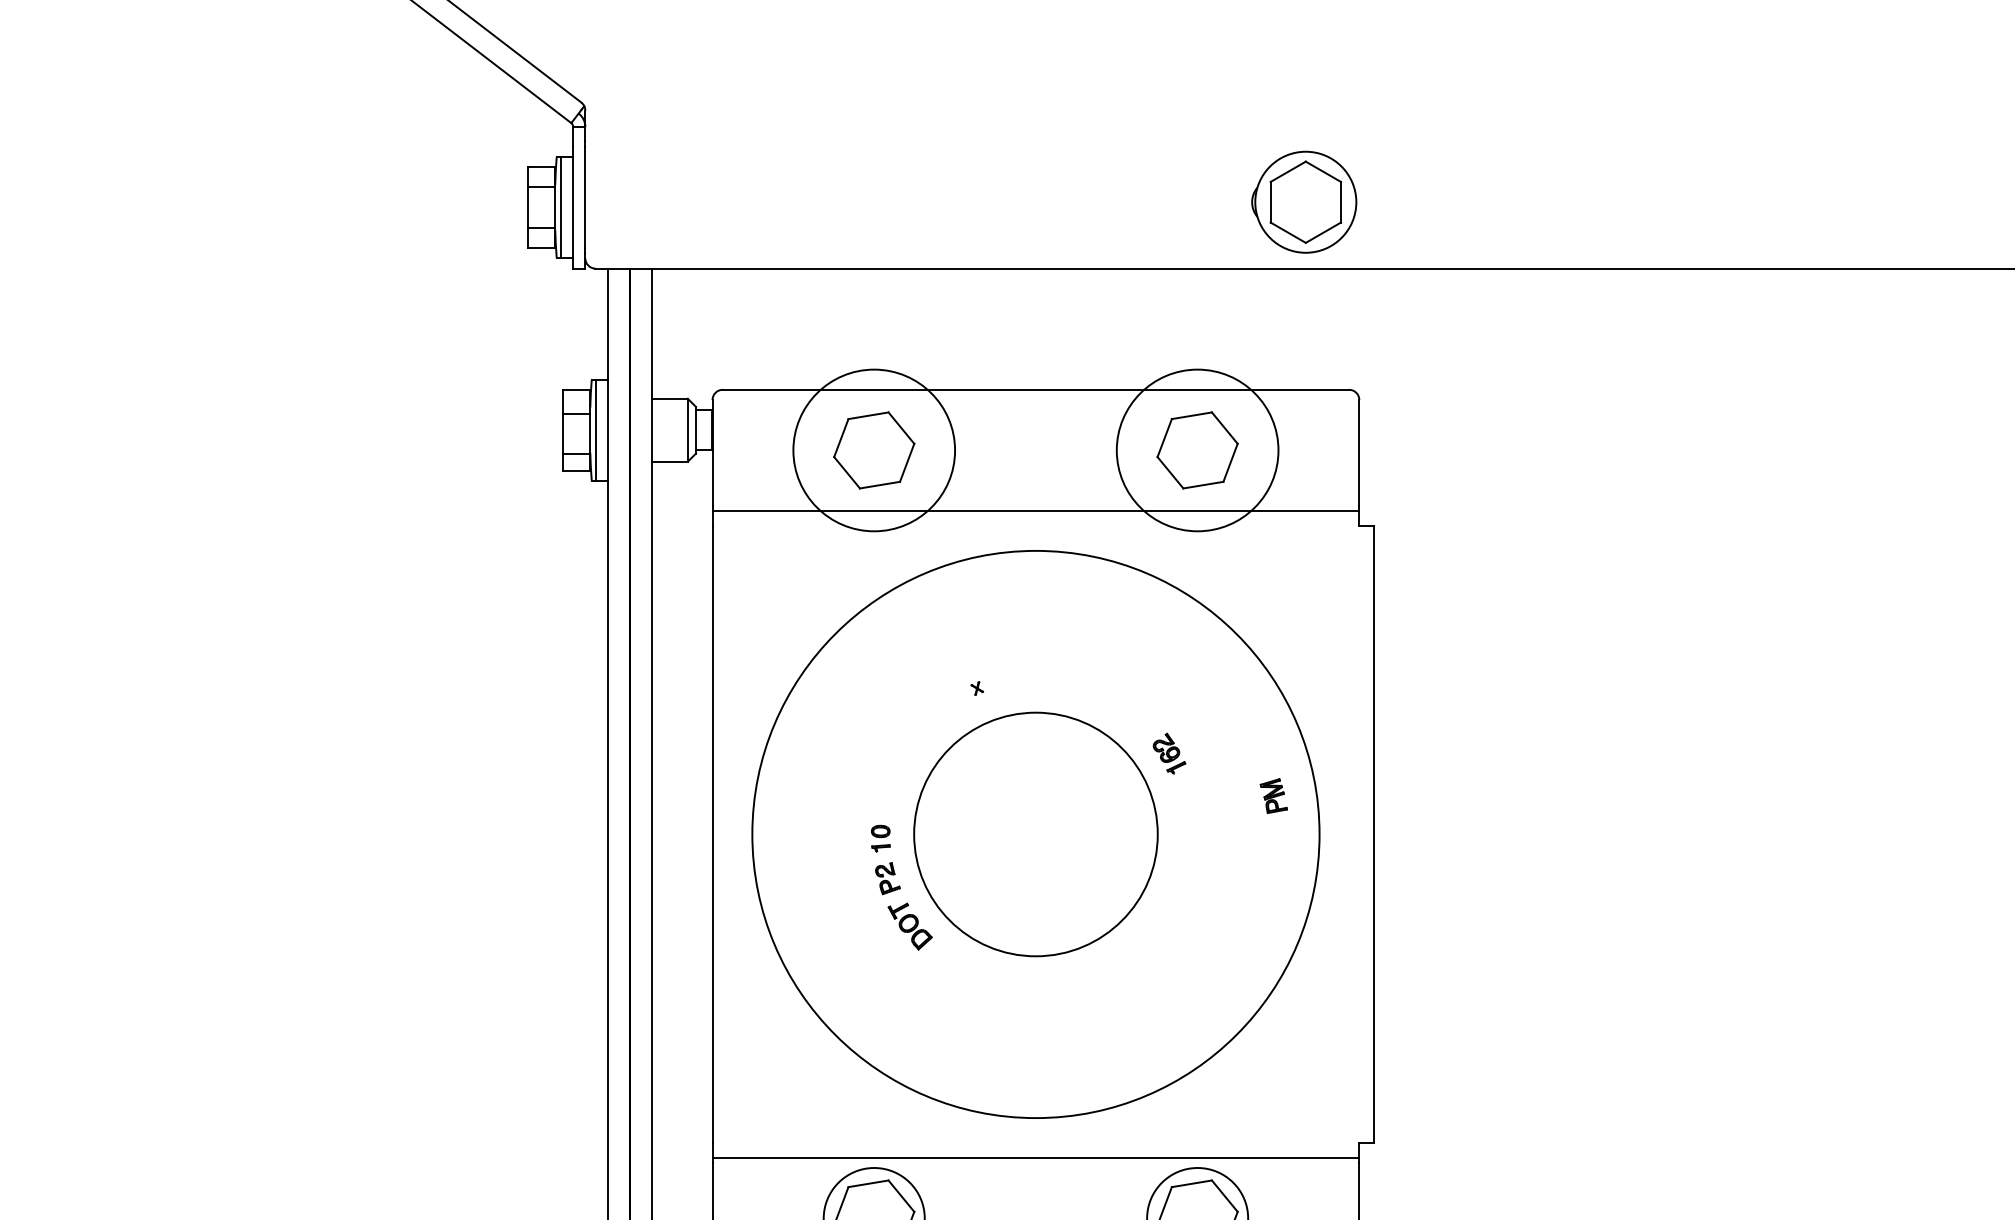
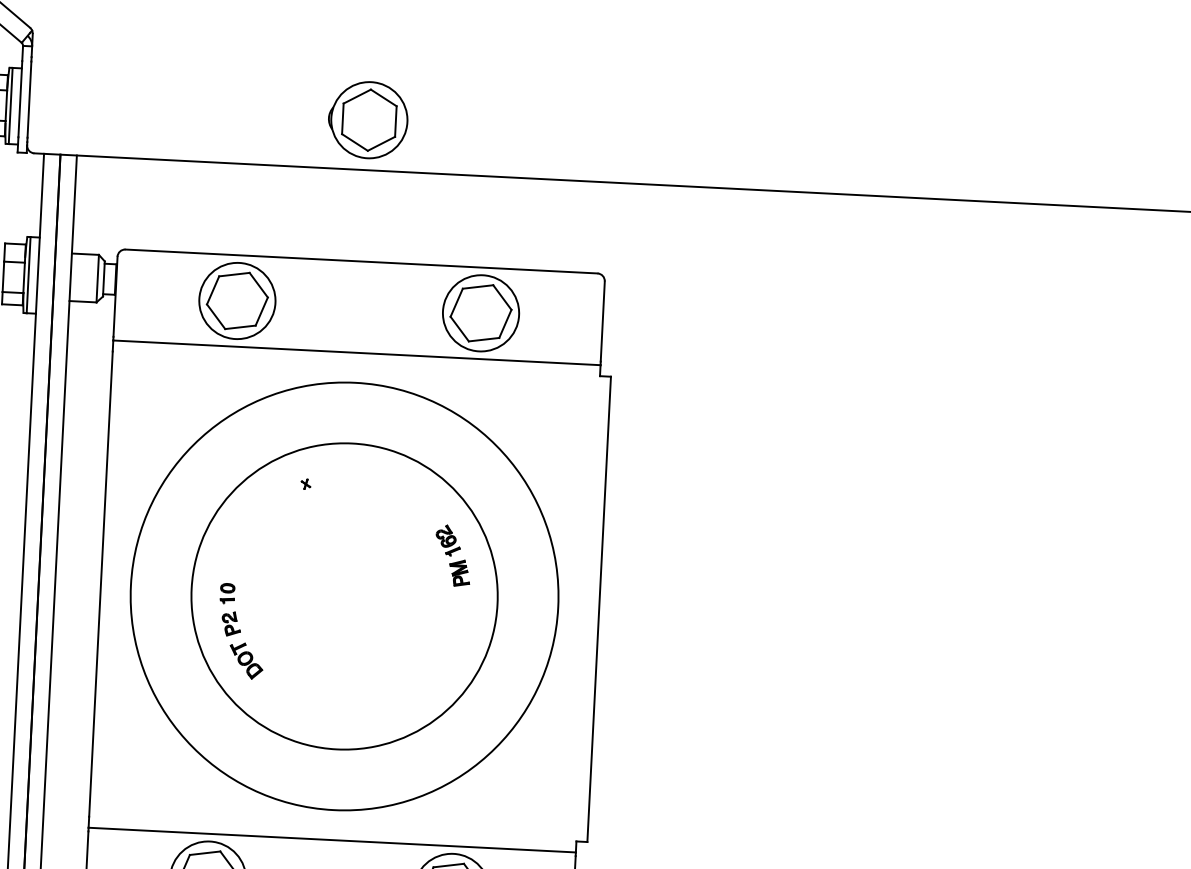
part: (1304, 201) -> (368, 119), moved
circle: (873, 450) -> (236, 300), size x0.62
circle: (1197, 450) -> (480, 313), size x0.62
part: (1273, 795) -> (459, 572), moved
circle: (1035, 834) -> (344, 596), size x1.67

